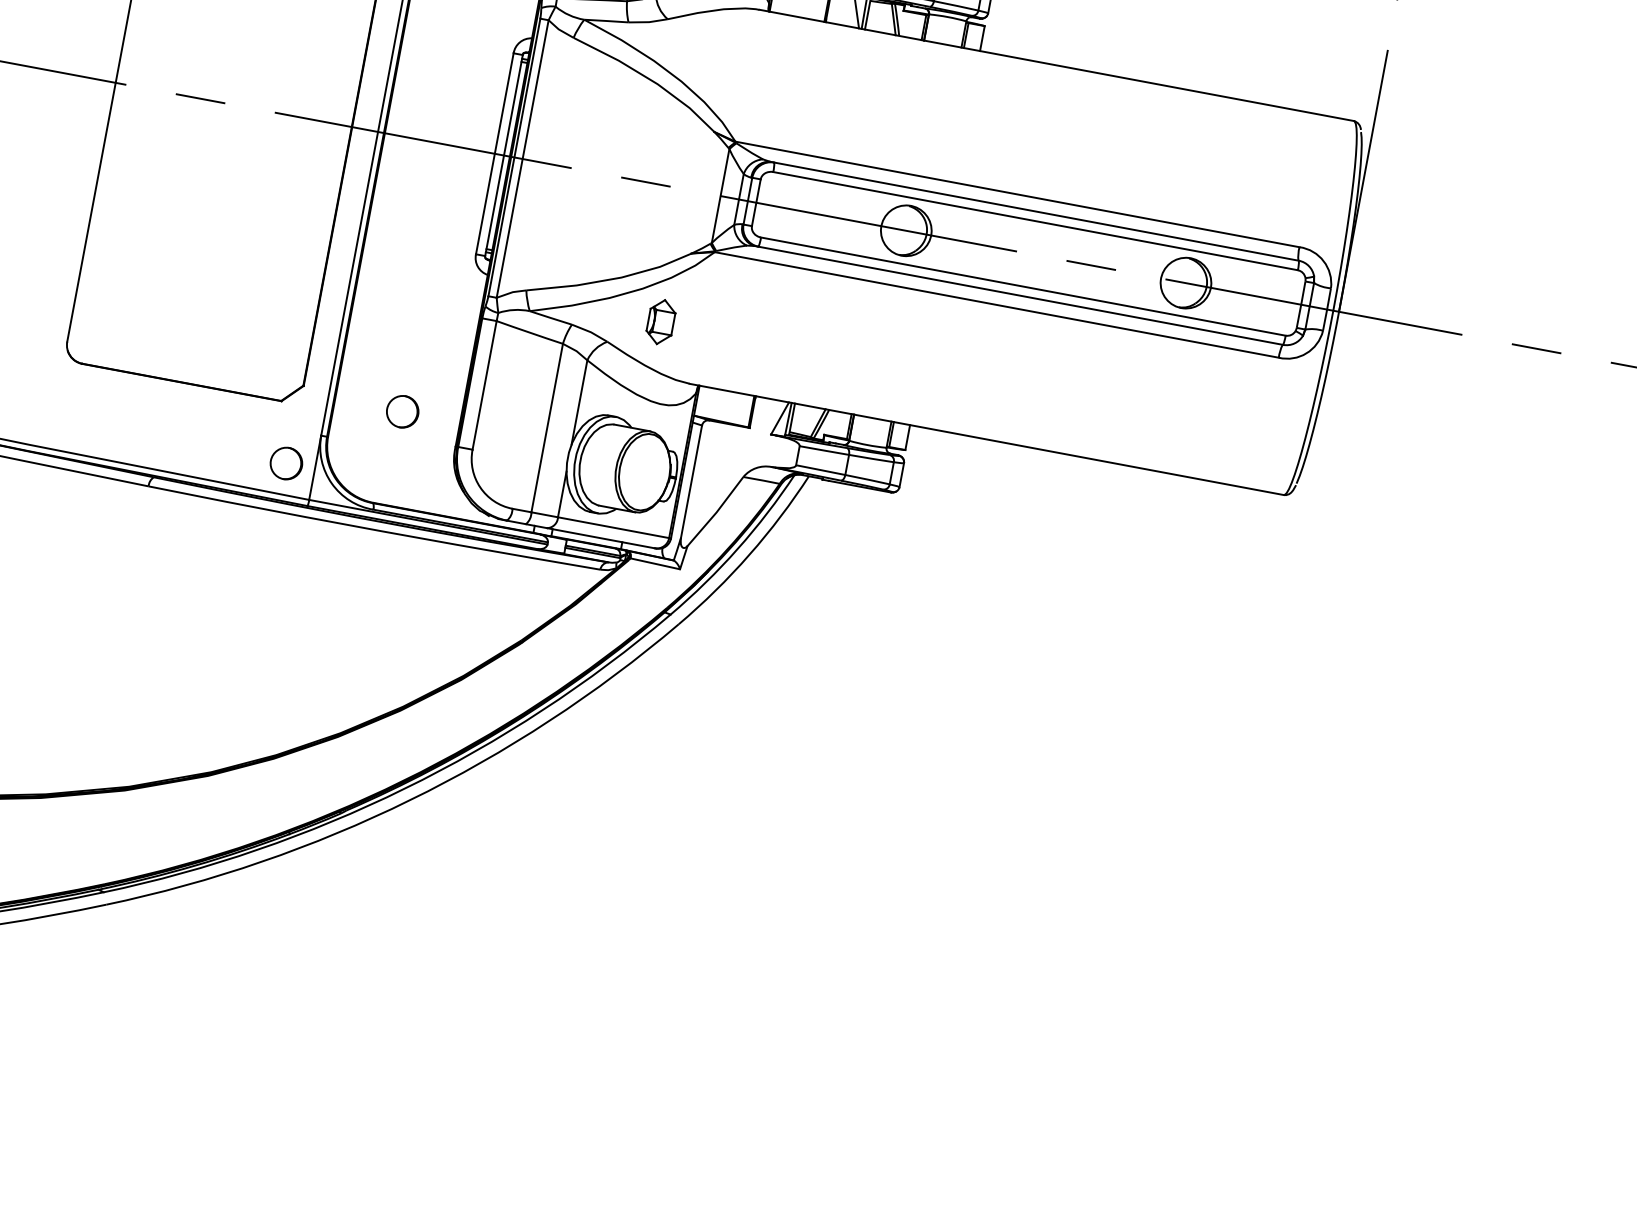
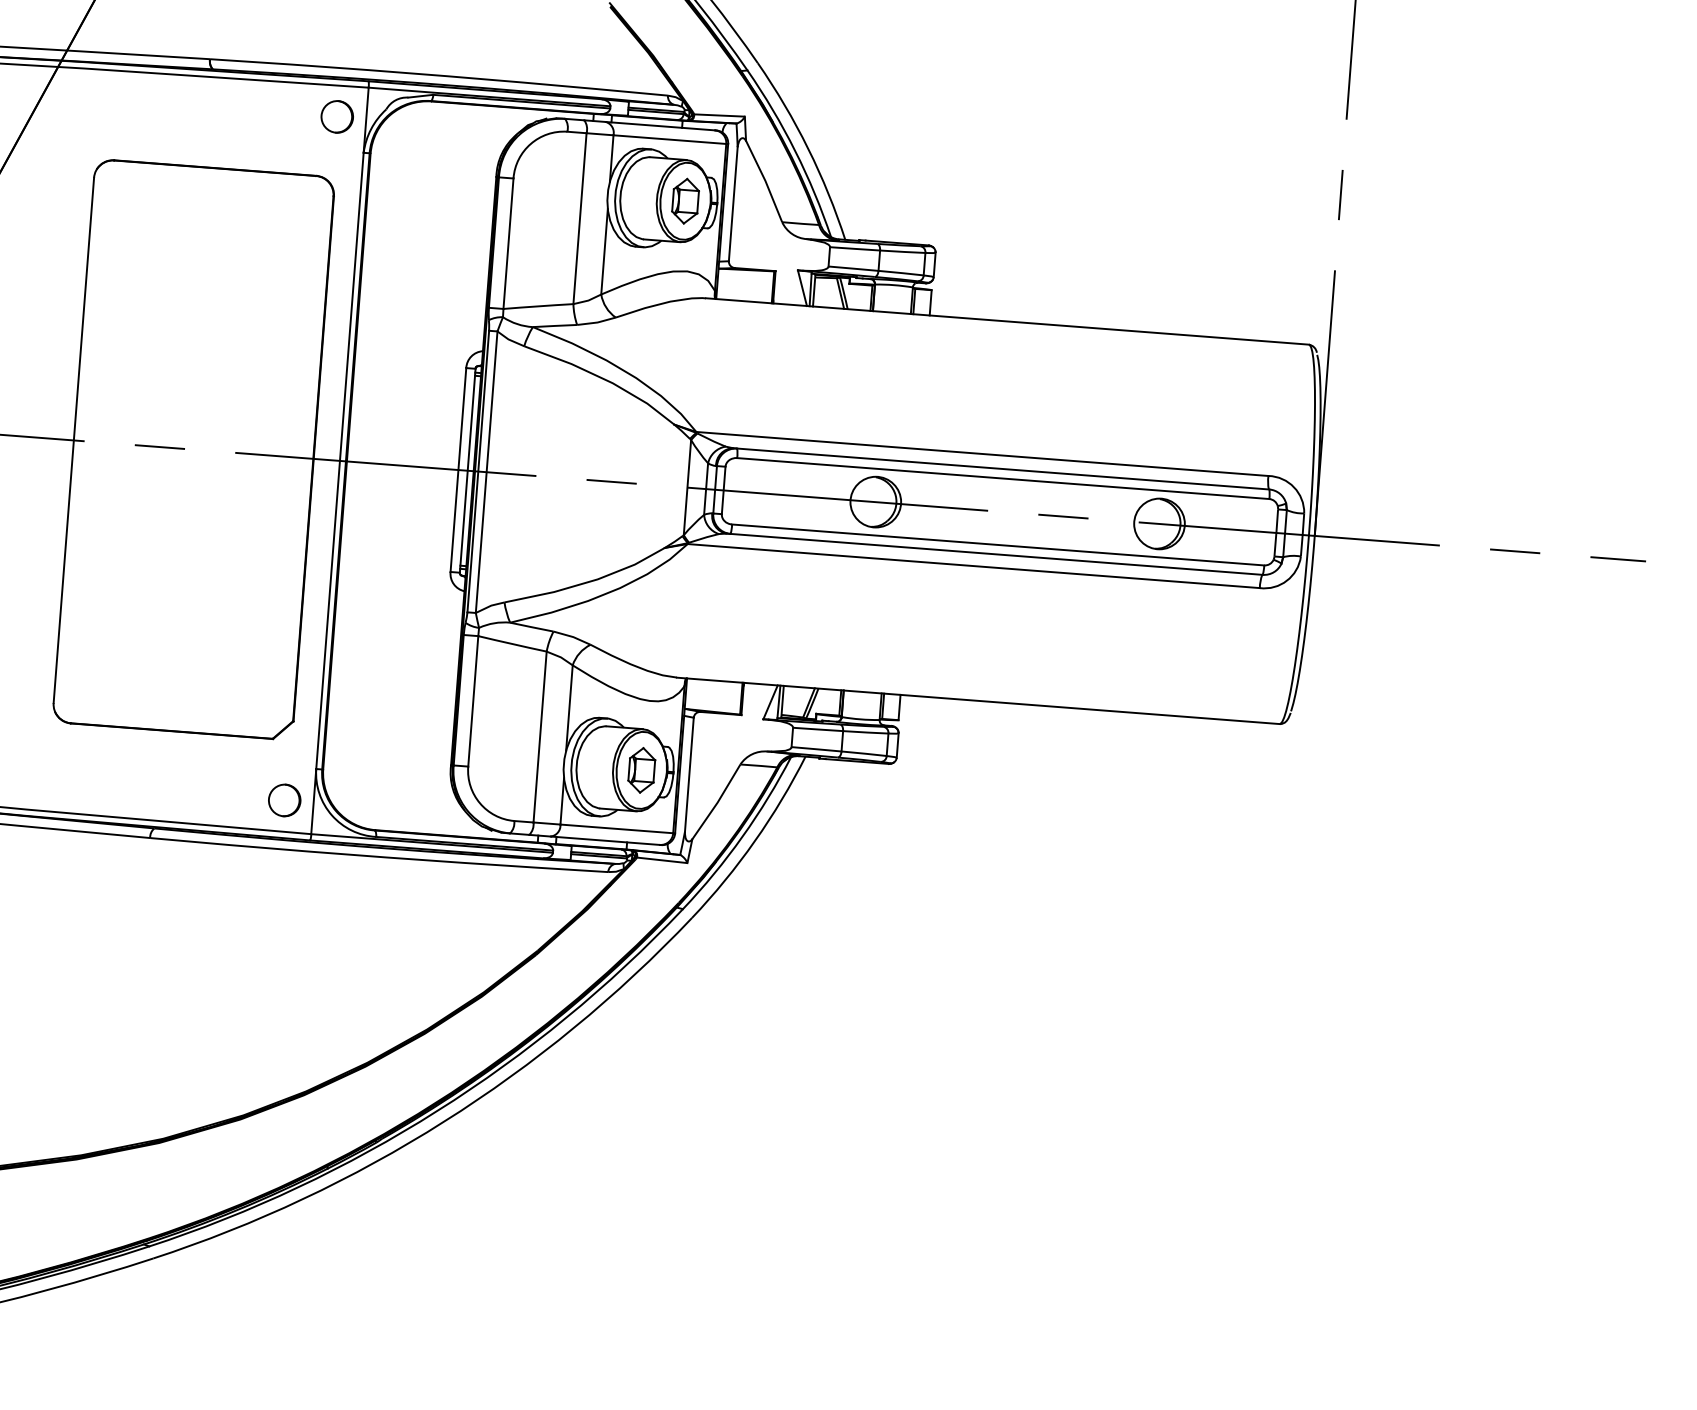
part: (660, 322) -> (641, 770), moved
part: (402, 411) -> (394, 736), removed

